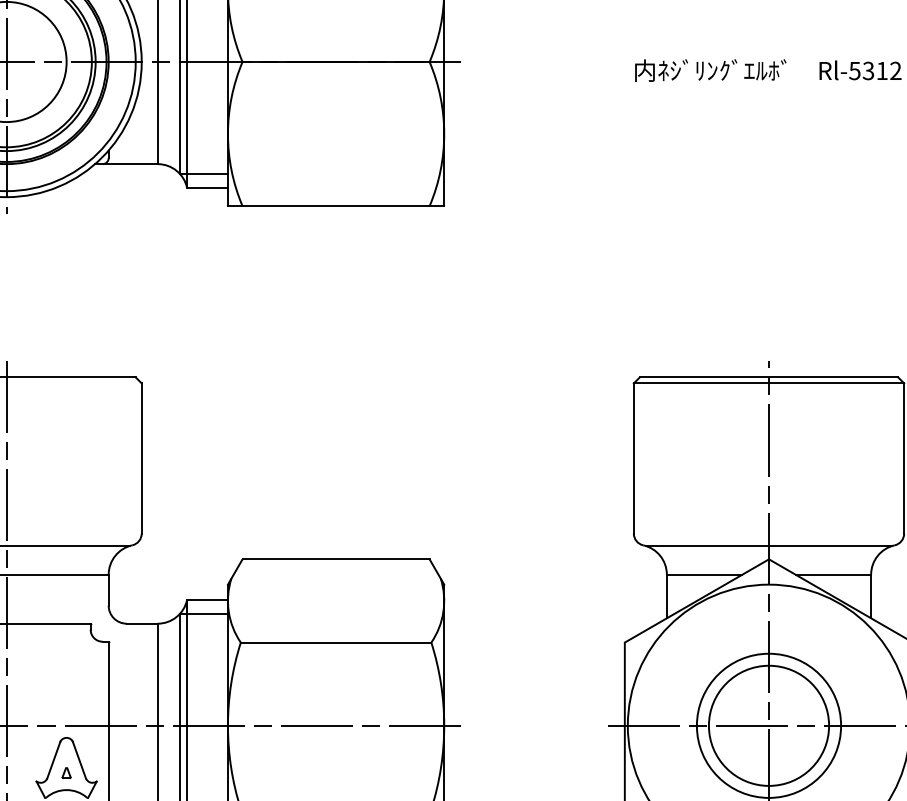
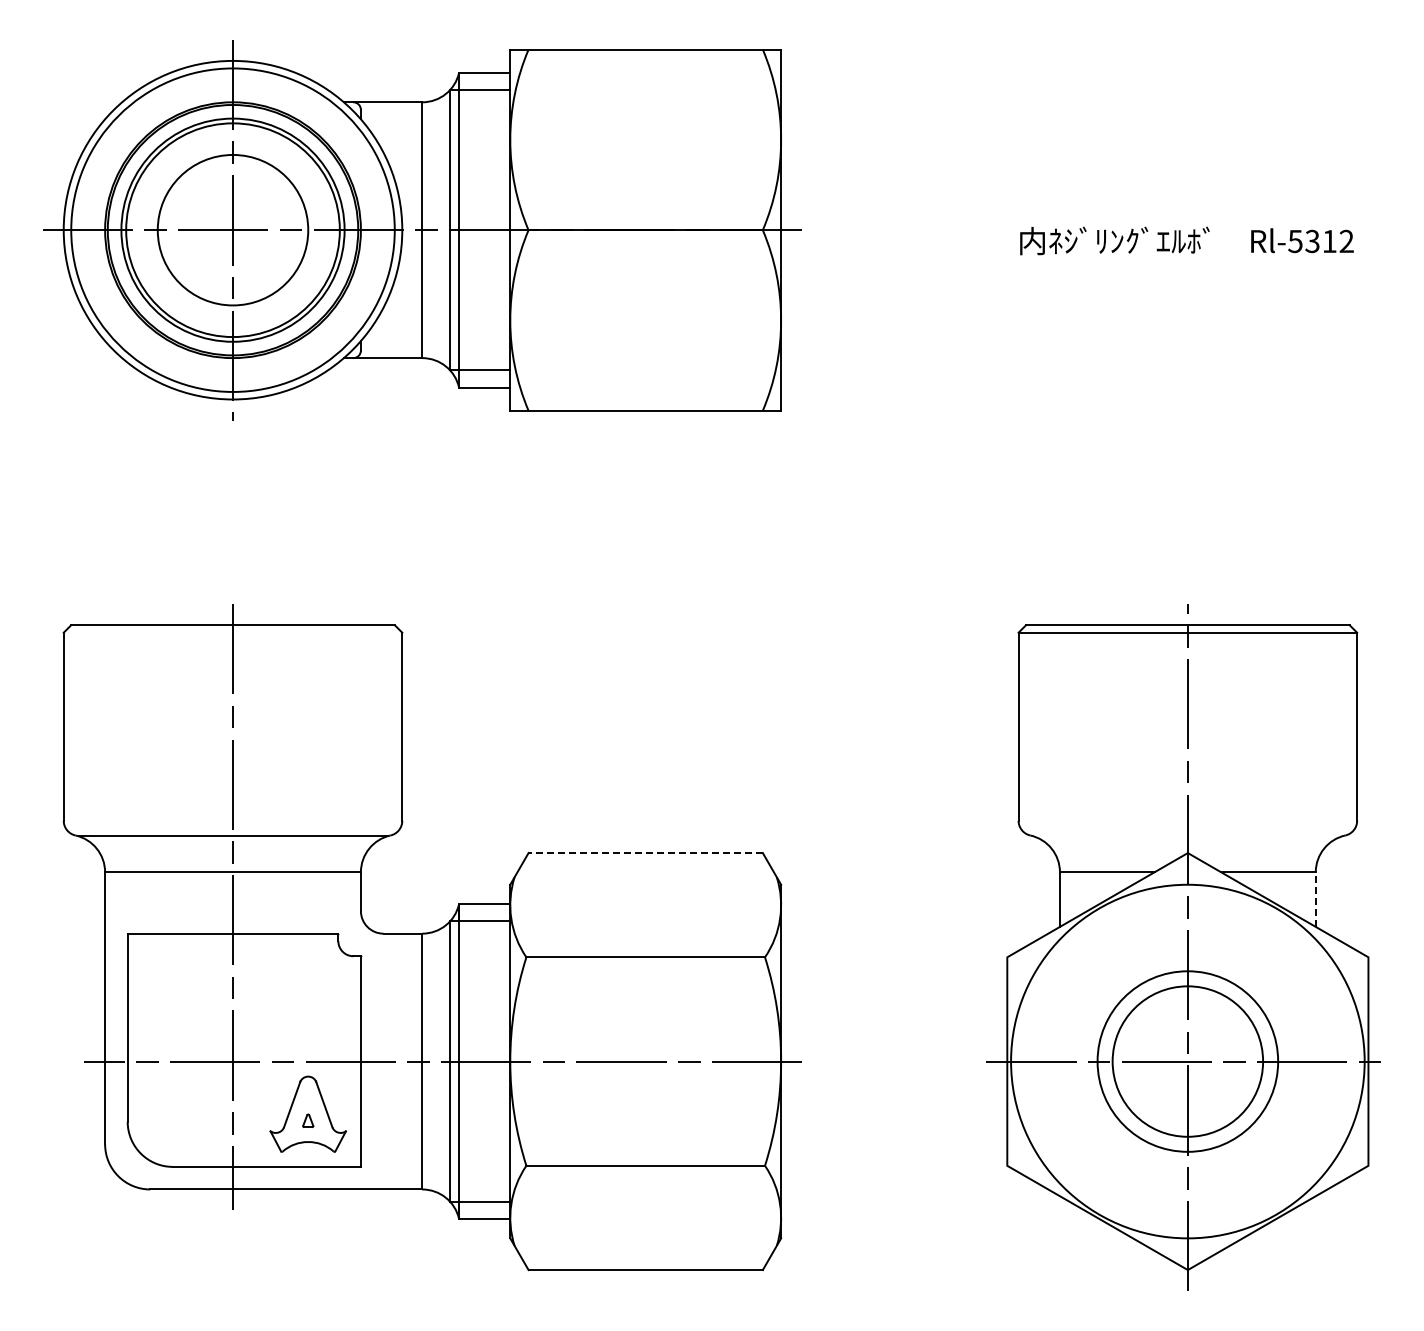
line: (768, 545) -> (1187, 835), removed
line: (335, 559) -> (645, 853), solid -> dashed
line: (870, 596) -> (1315, 899), solid -> dashed

